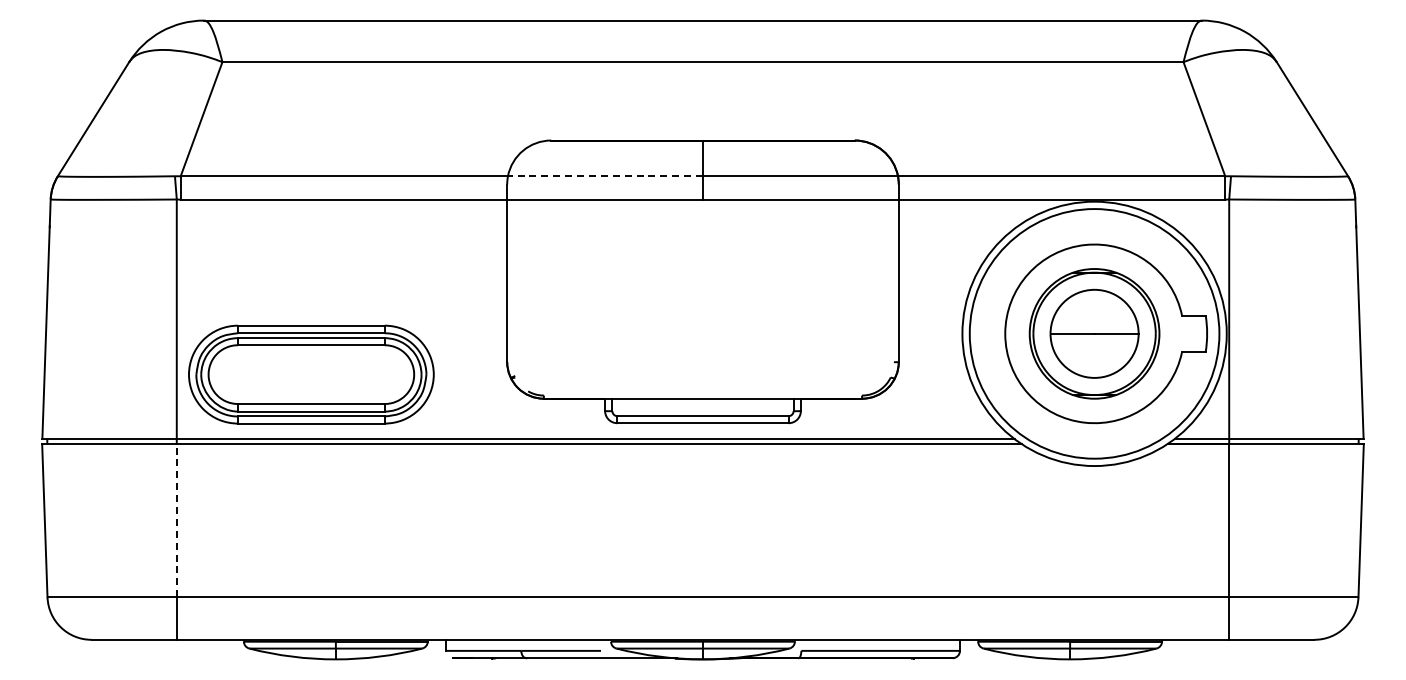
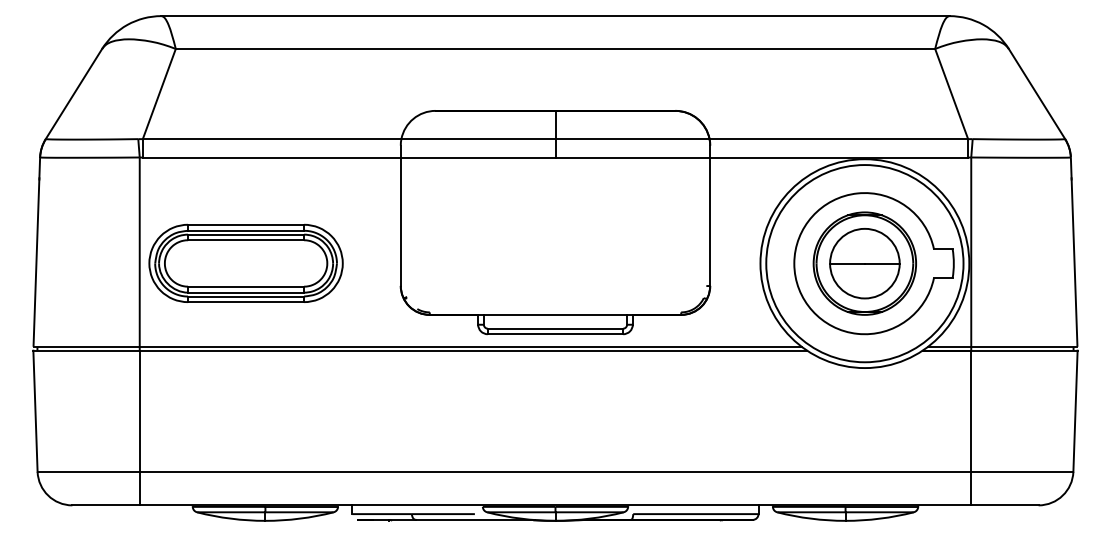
line: (605, 176) -> (478, 139), dashed -> solid
part: (311, 374) -> (246, 263), moved
line: (176, 520) -> (139, 411), dashed -> solid

